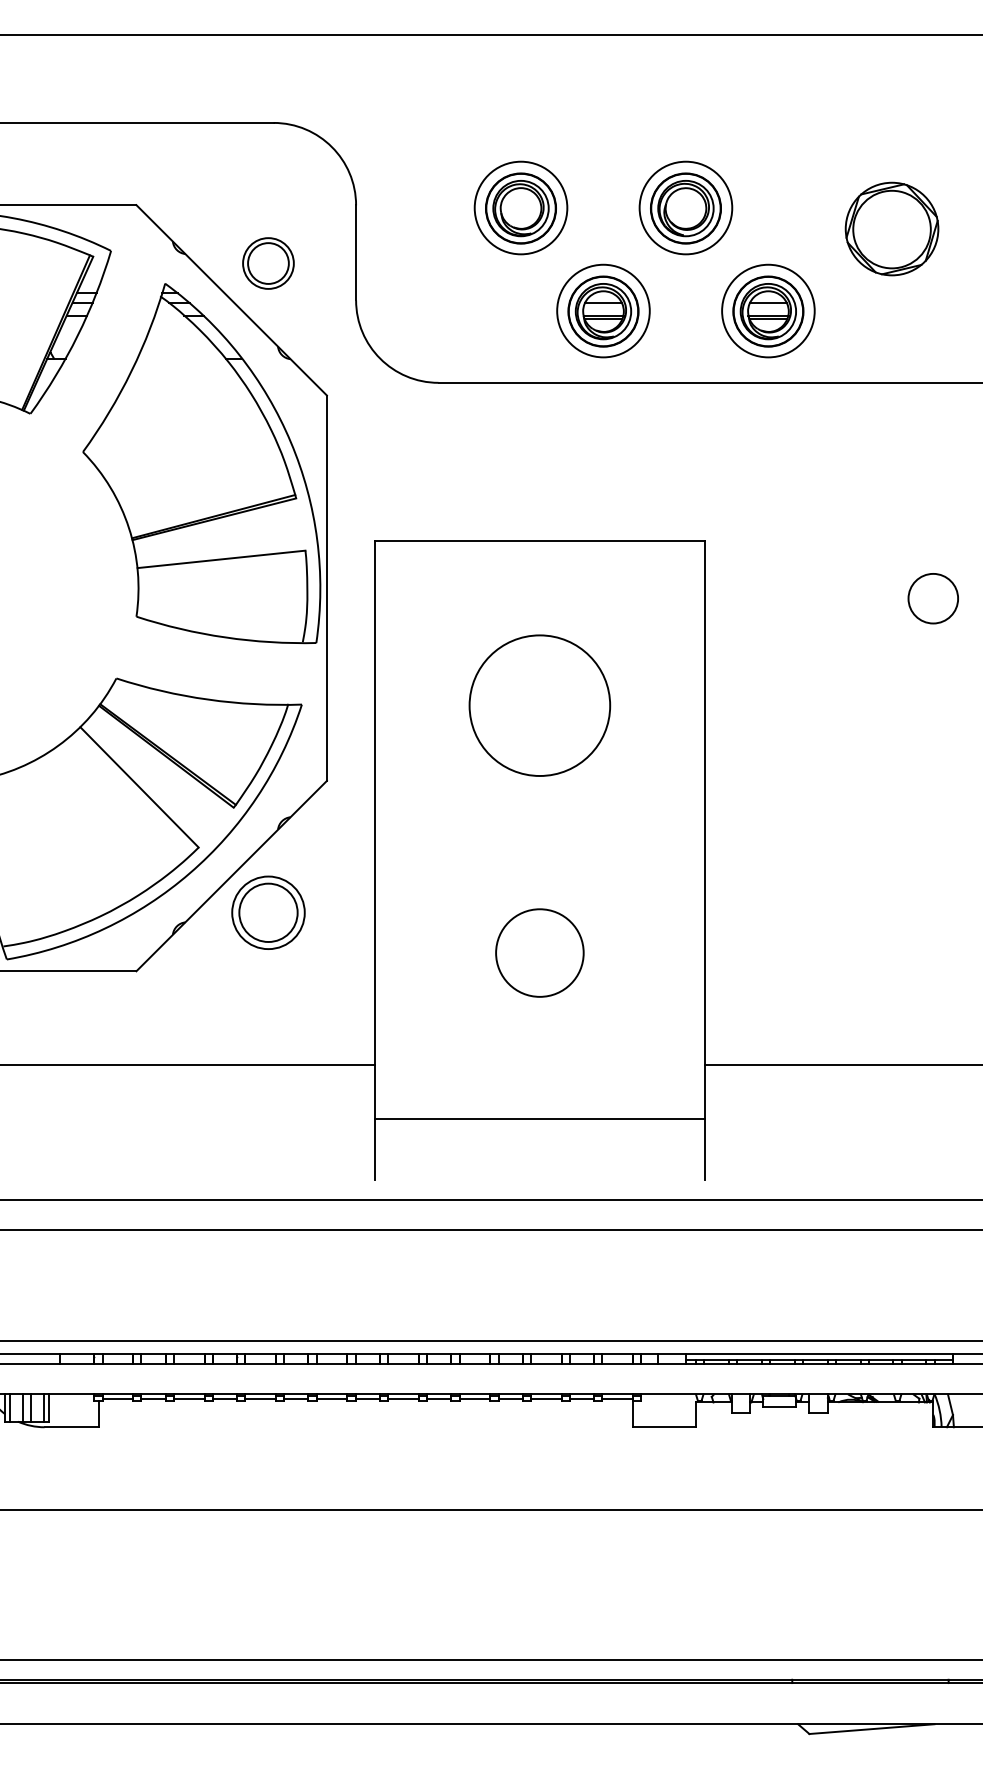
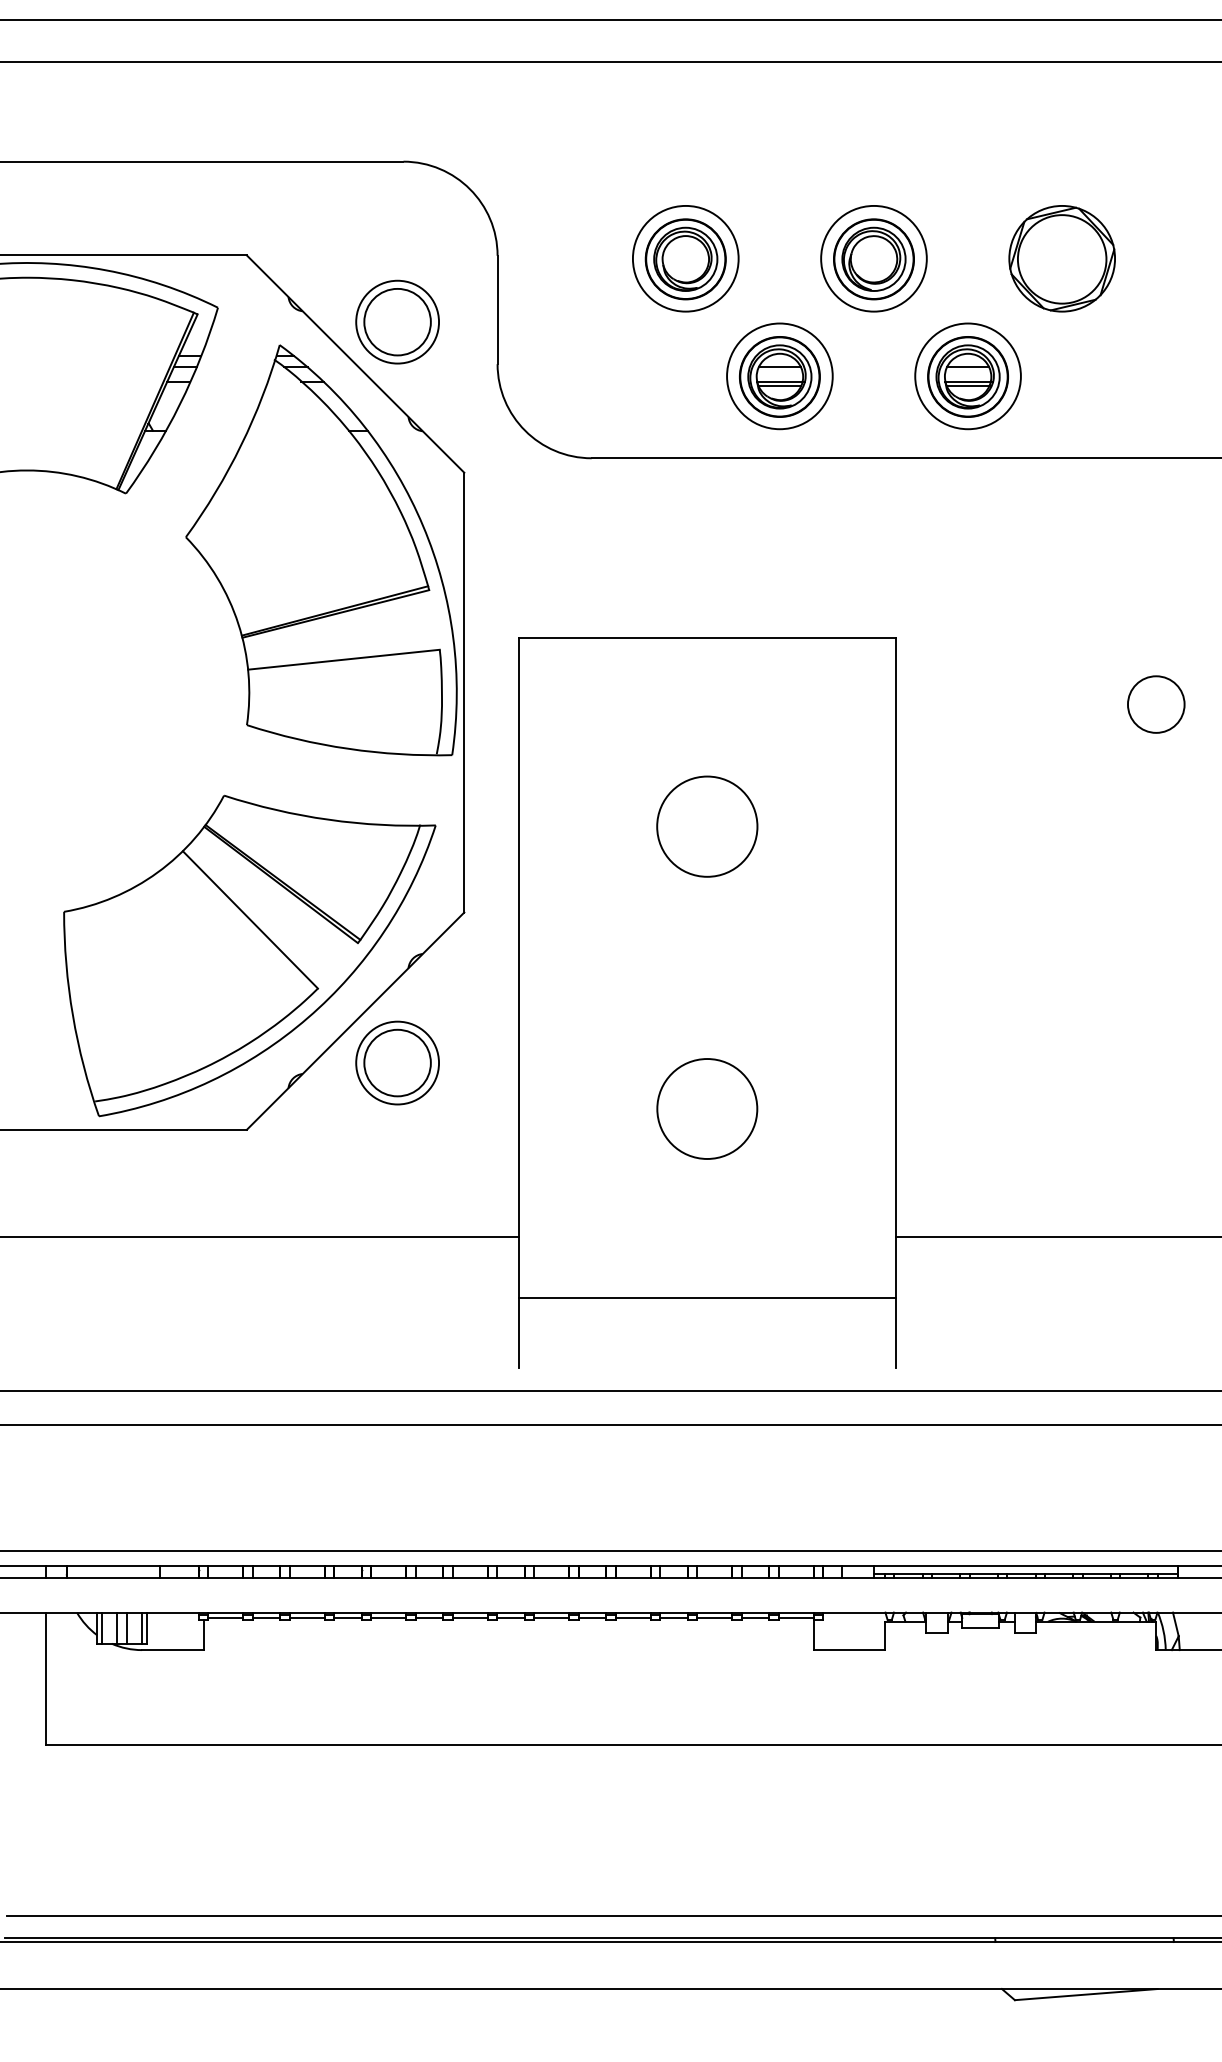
part: (891, 228) -> (1061, 258), moved
part: (268, 262) -> (397, 321), size x1.43
circle: (540, 705) -> (707, 826), size x0.62

